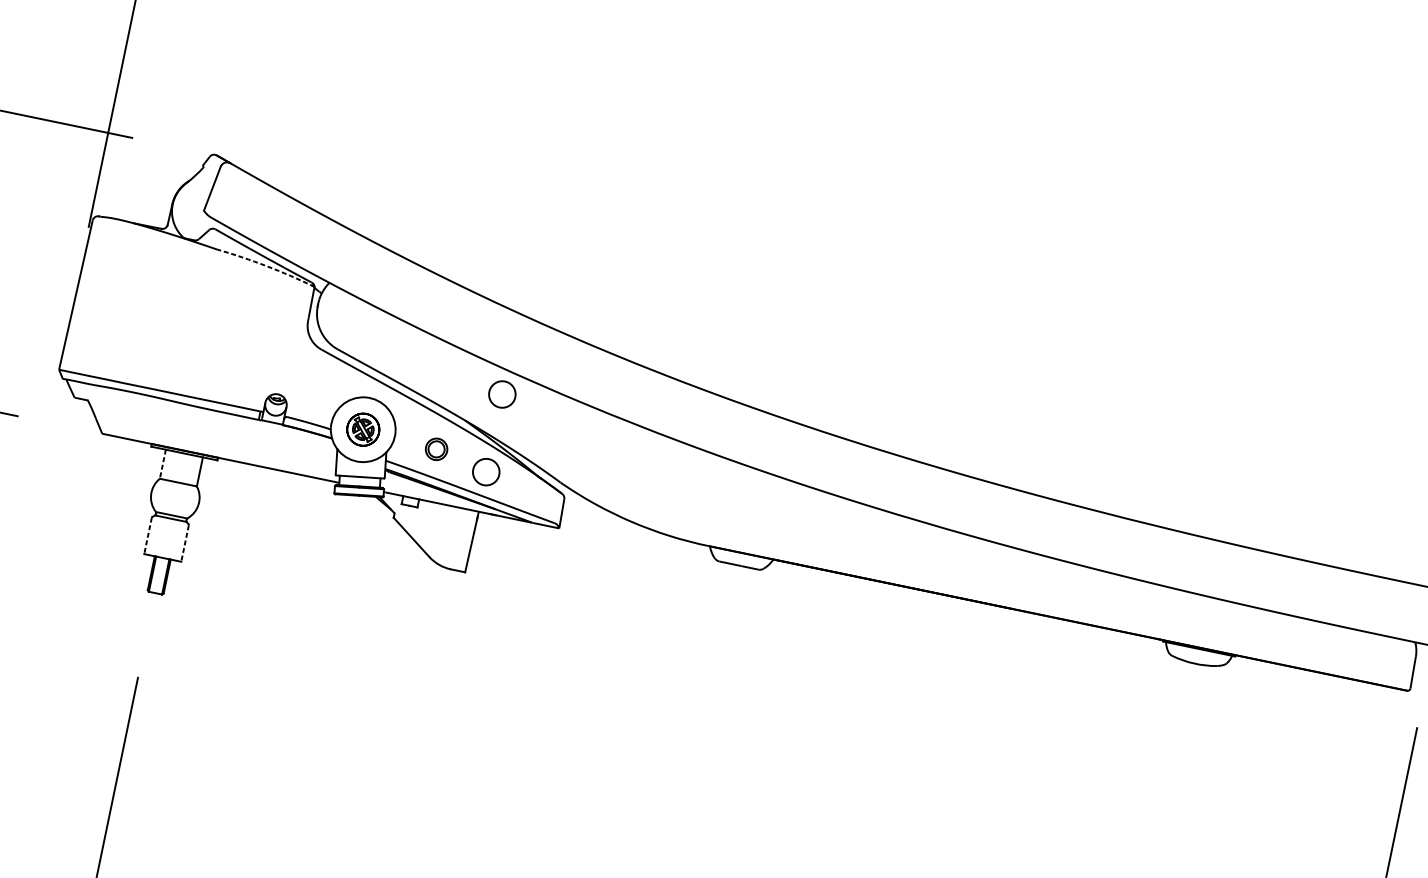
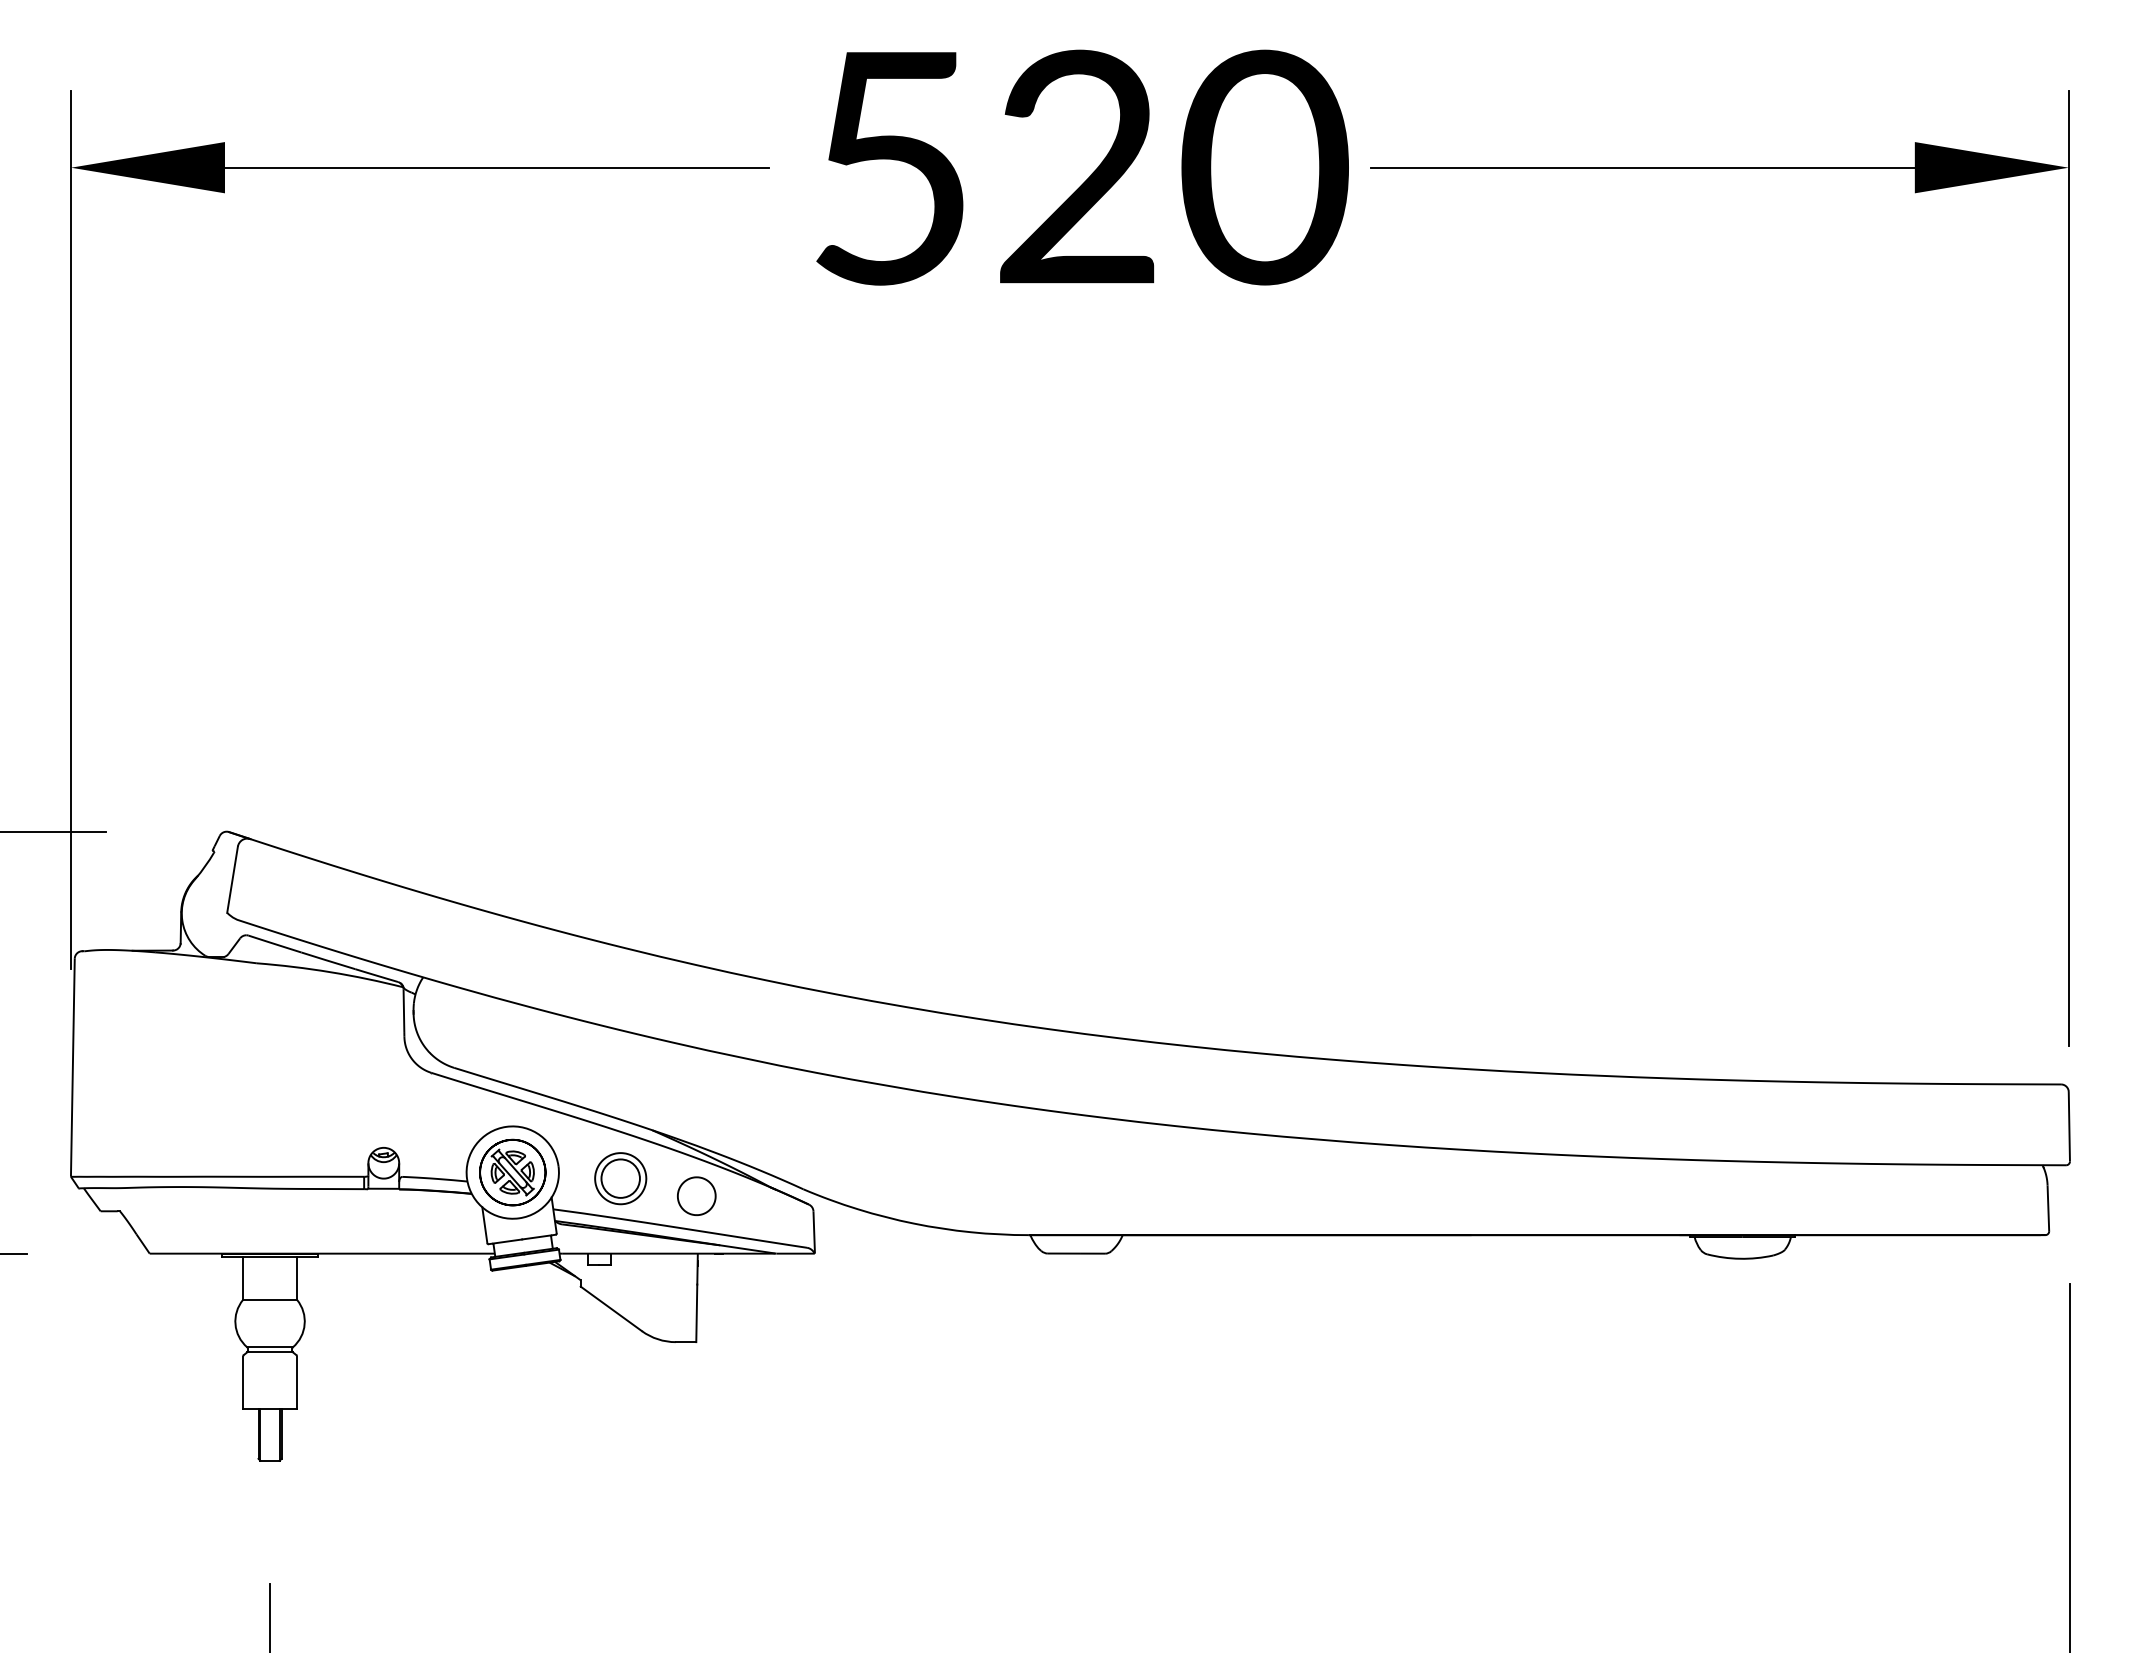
arc: (266, 266) -> (330, 972), dashed -> solid
part: (502, 393) -> (696, 1082), removed
part: (363, 429) -> (512, 1172), size x1.43
part: (436, 449) -> (620, 1178), size x1.67
line: (163, 464) -> (243, 1279), dashed -> solid
line: (148, 536) -> (243, 1383), dashed -> solid
line: (185, 543) -> (297, 1383), dashed -> solid

